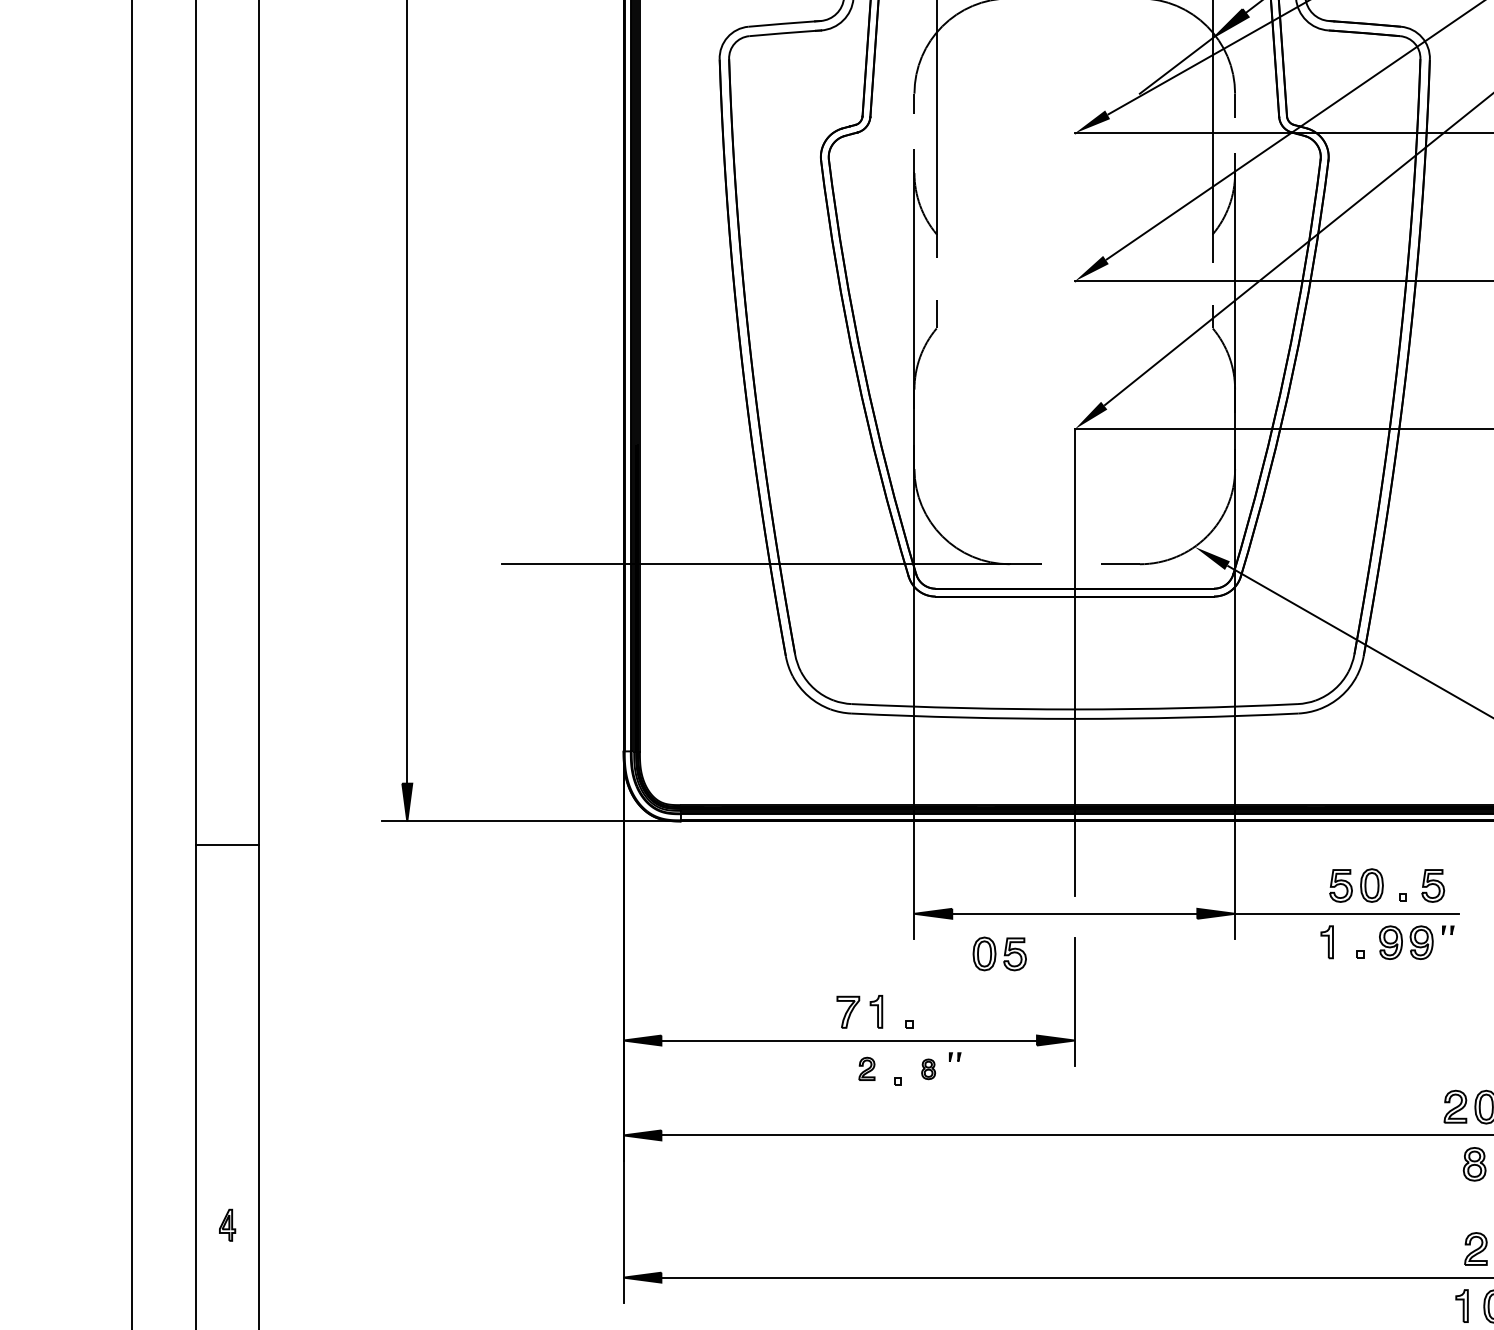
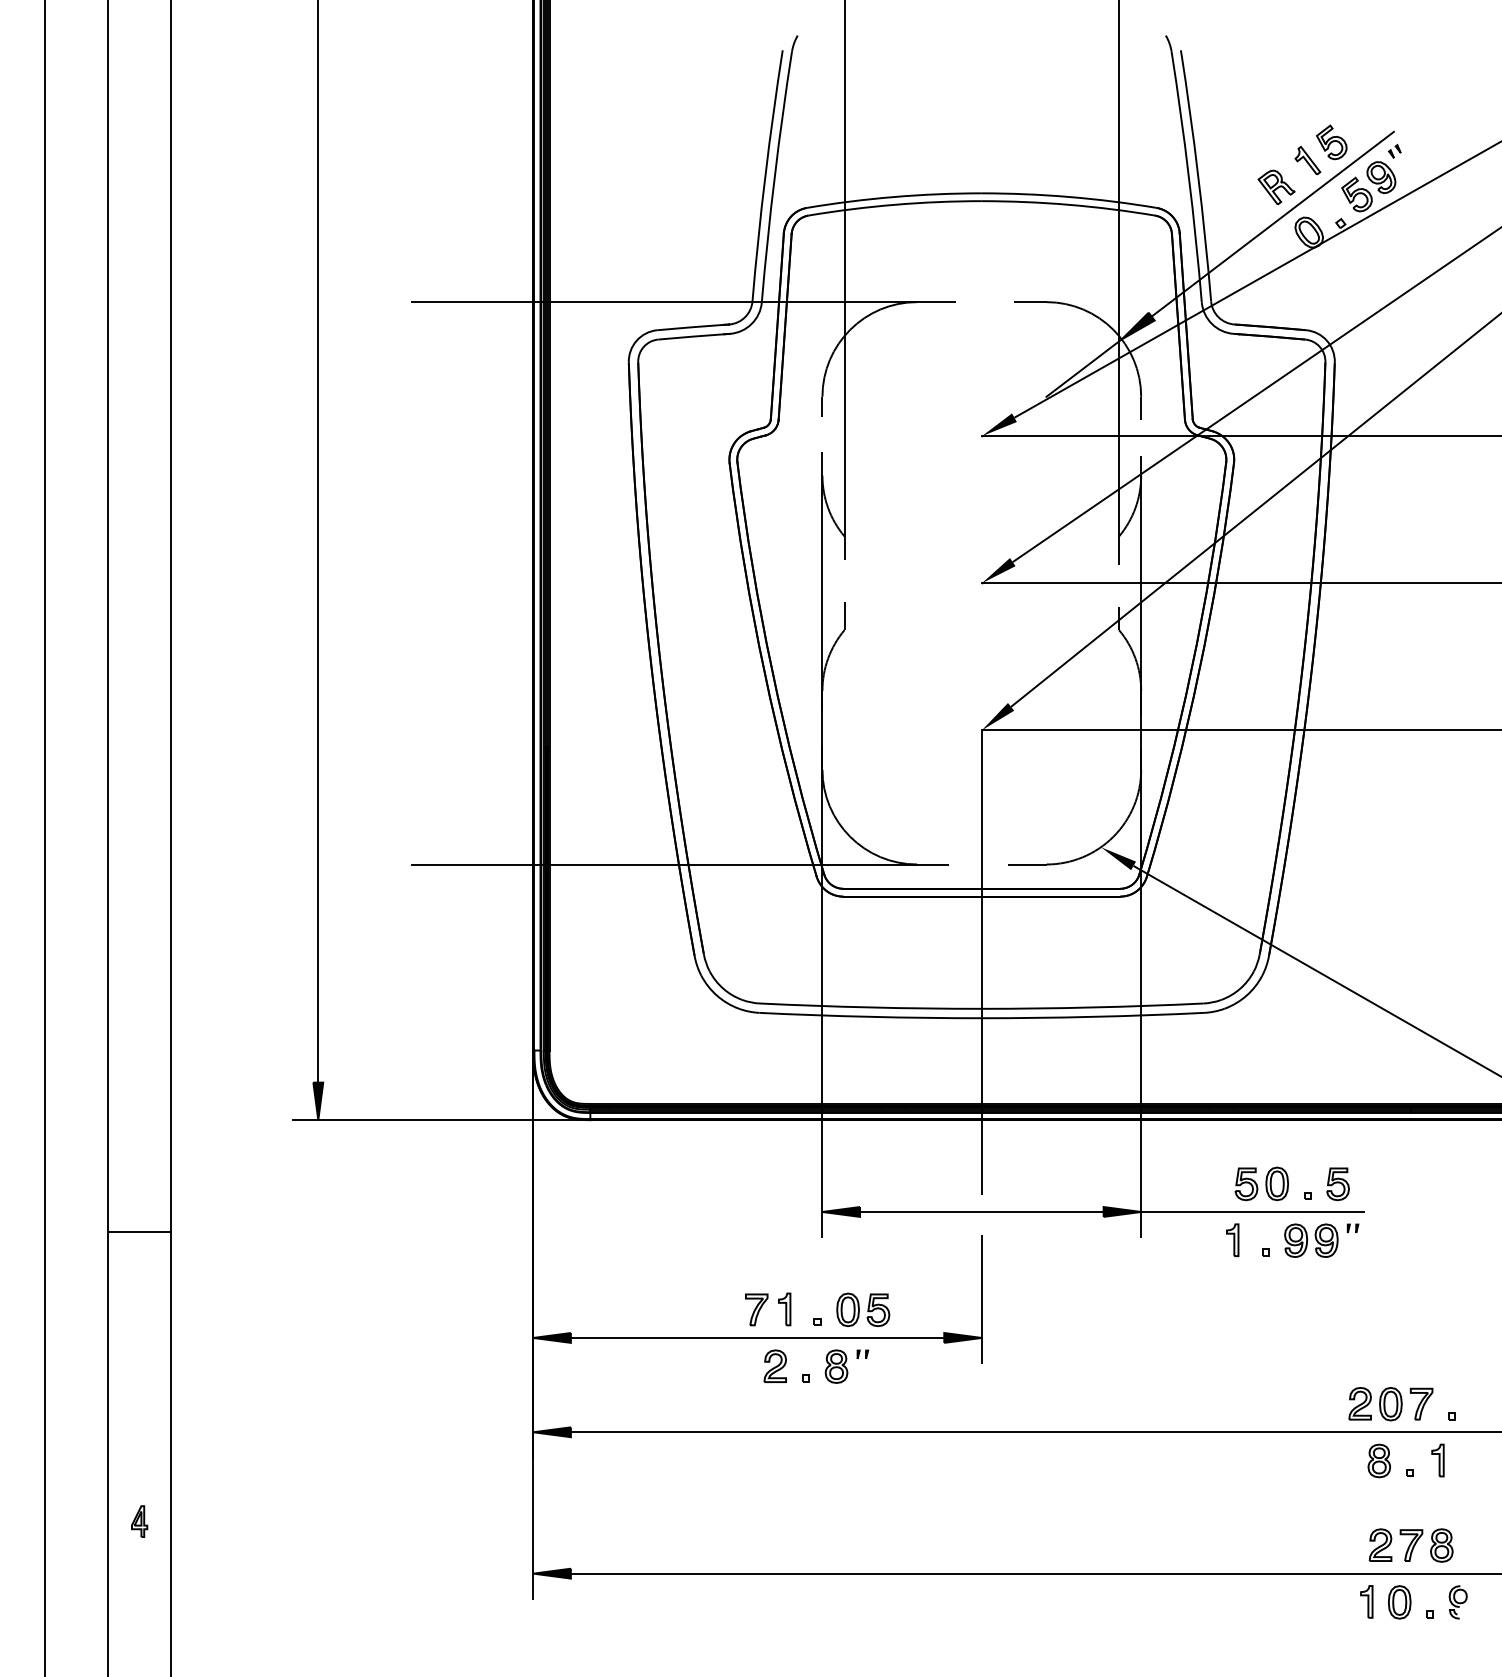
line: (227, 844) -> (139, 1232), moved
part: (1000, 953) -> (863, 1309), moved
part: (866, 1068) -> (774, 1365), size x1.43
part: (928, 1069) -> (836, 1366), size x1.67

